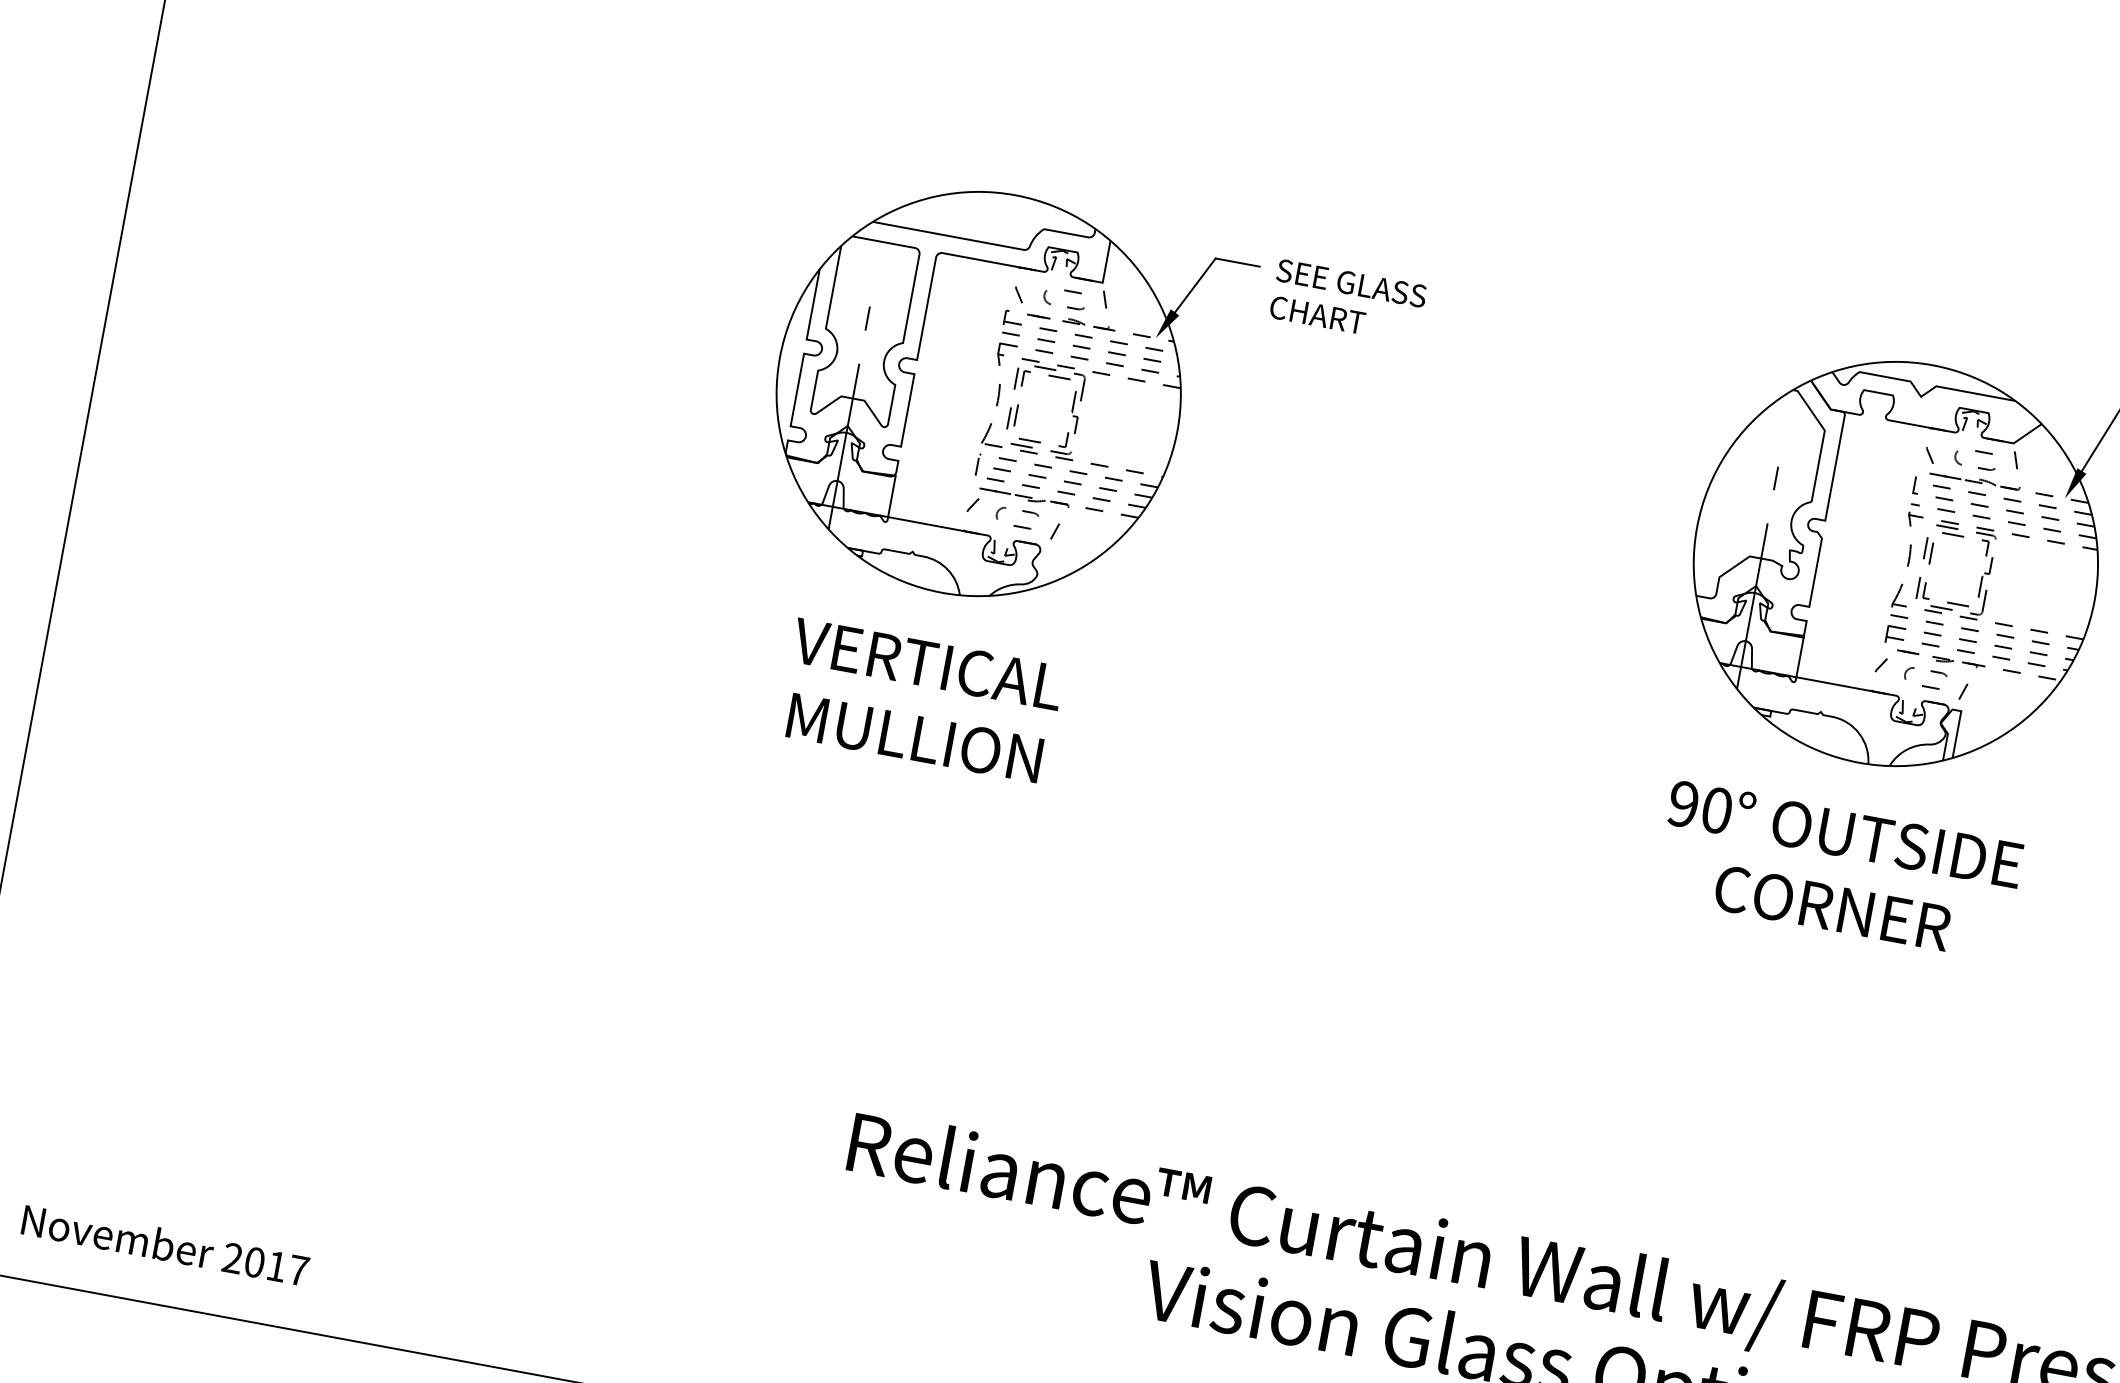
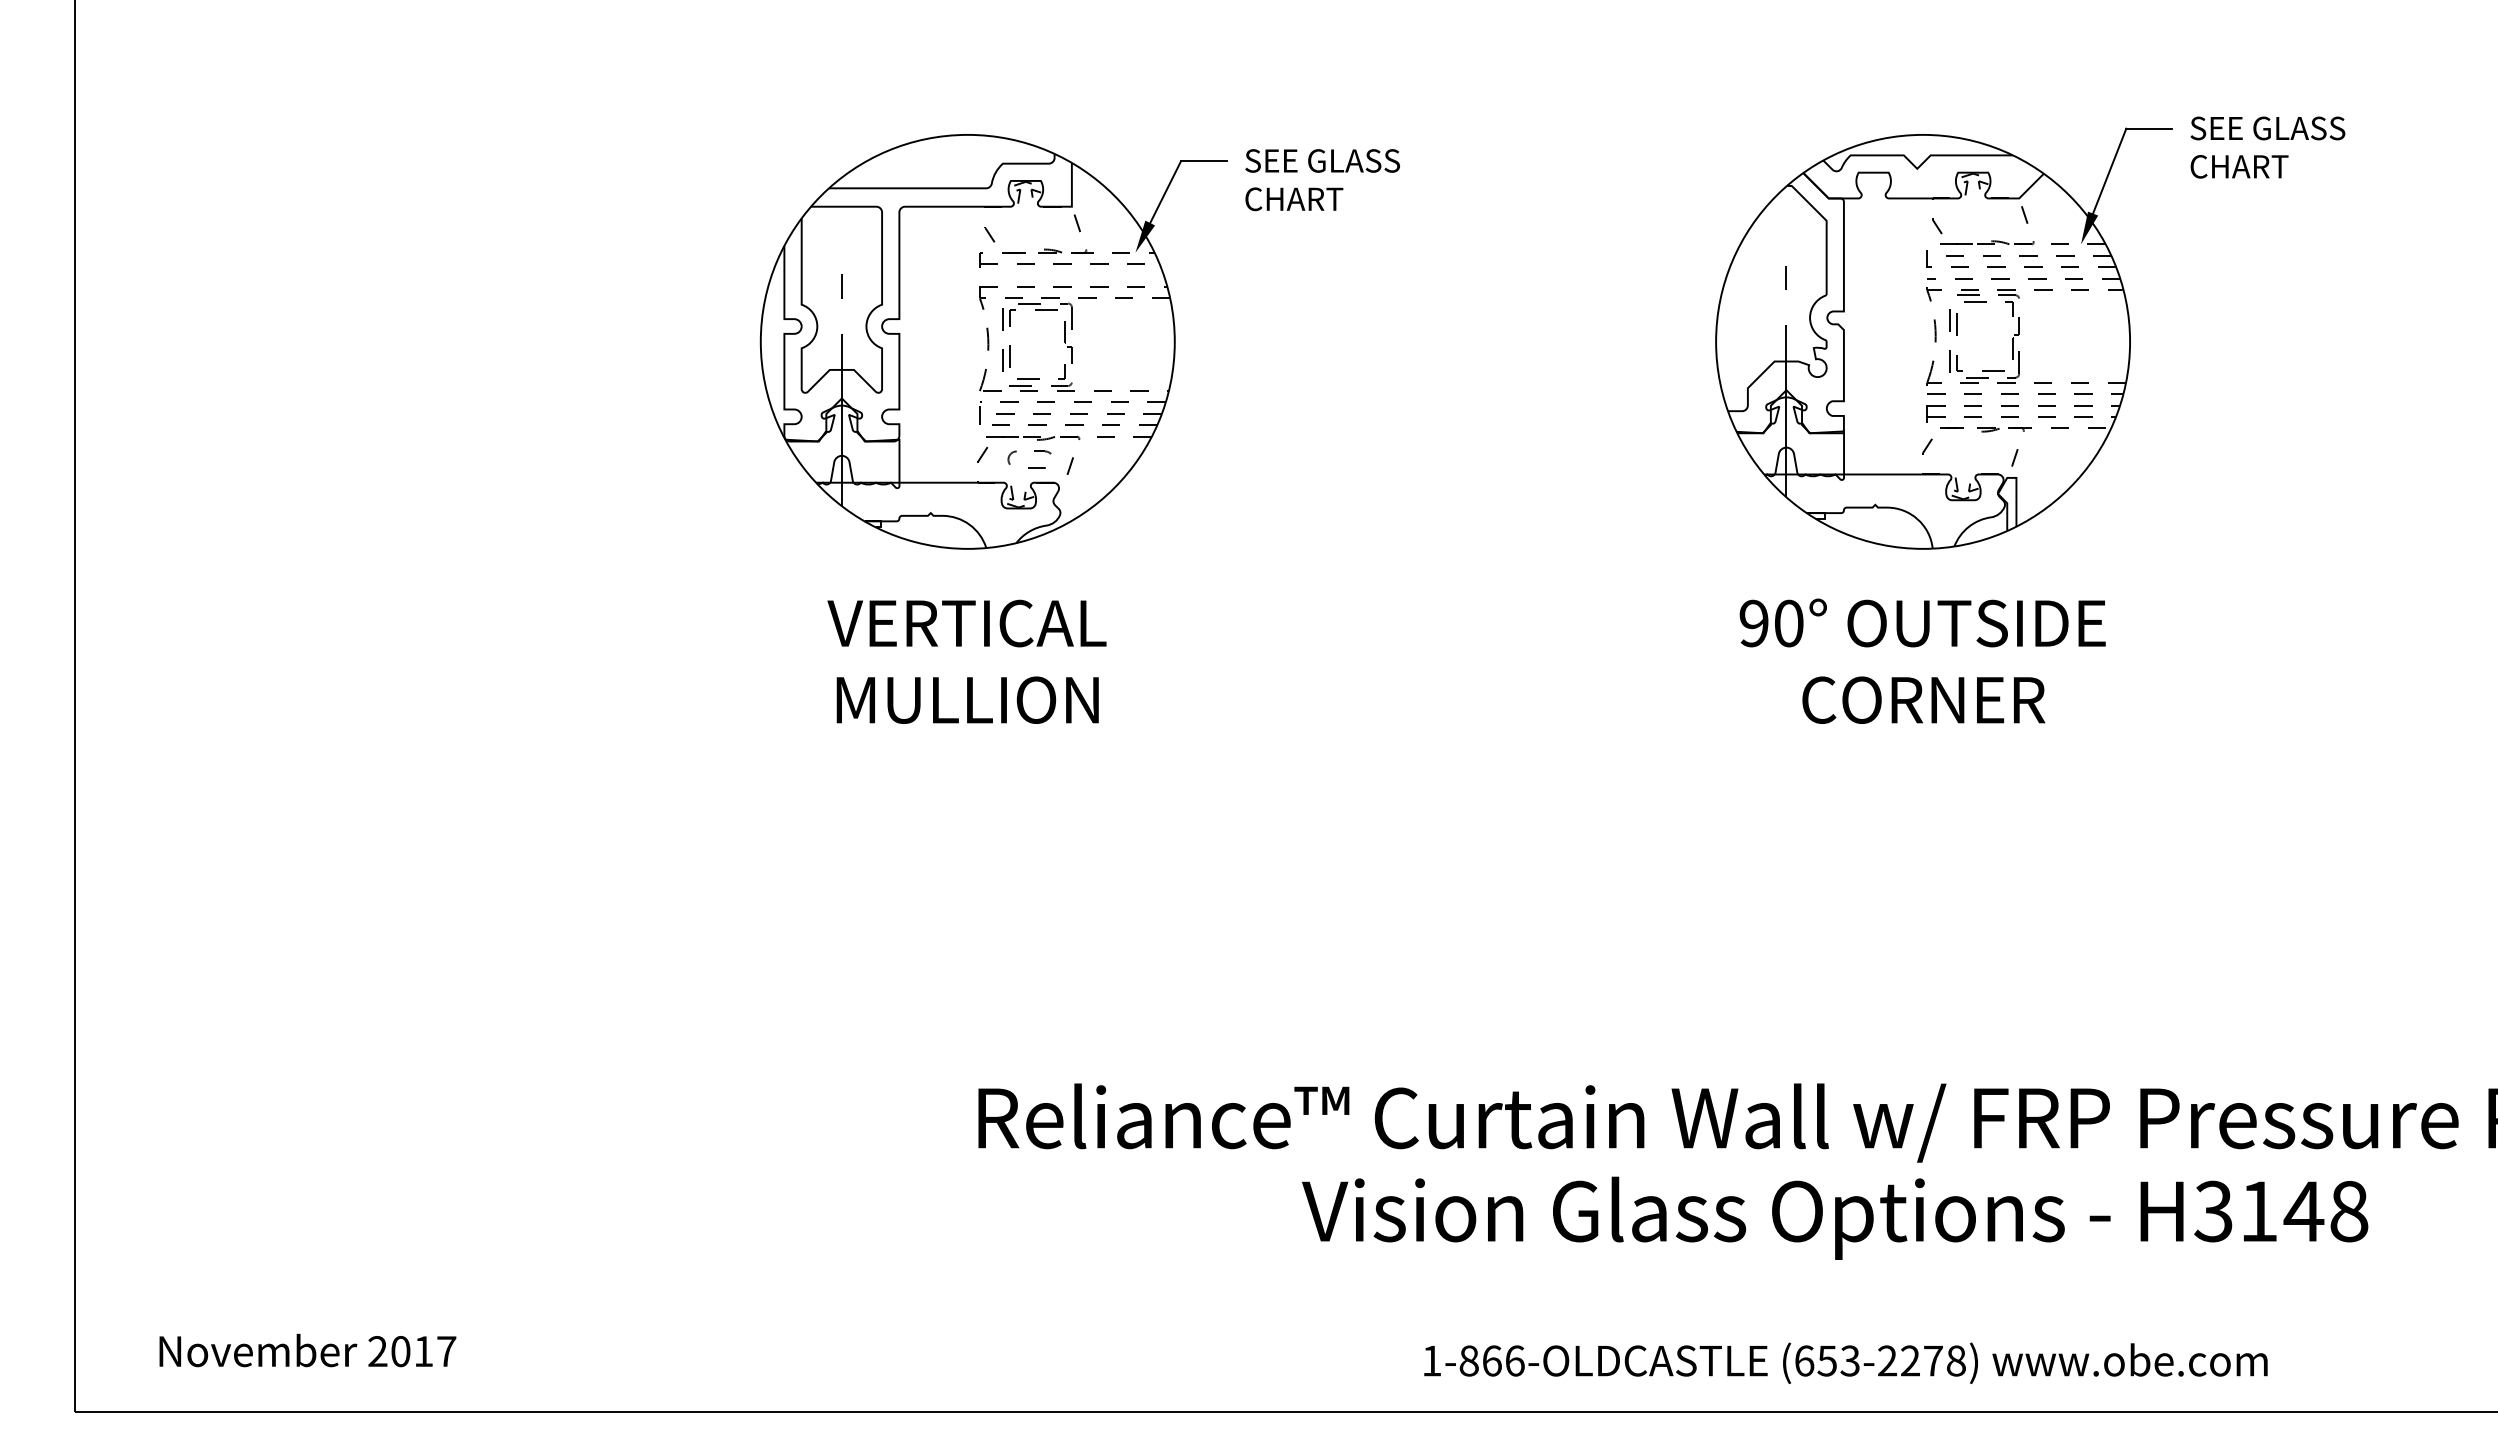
part: (1066, 290) -> (1036, 221), removed
line: (1081, 347) -> (1062, 275), removed
part: (1976, 451) -> (1983, 213), removed
part: (1924, 686) -> (1974, 459), removed

